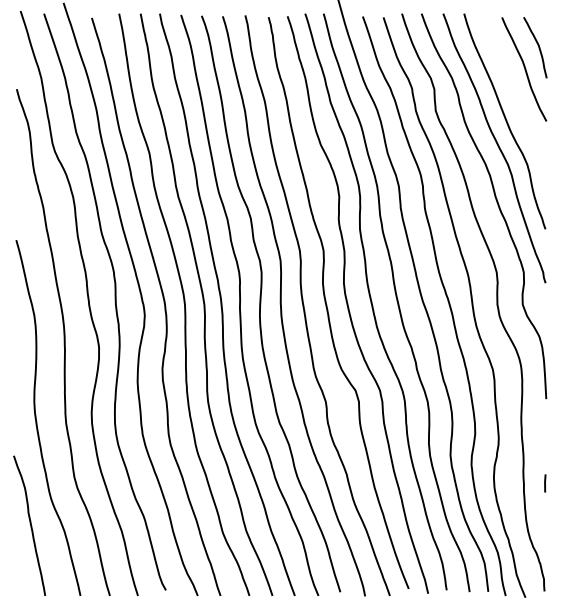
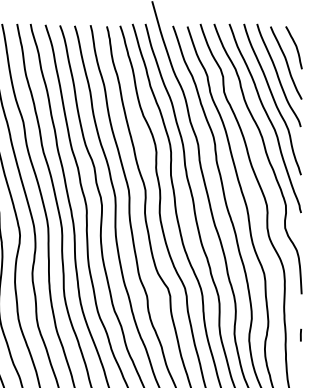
curve: (512, 86) -> (277, 75), added
line: (545, 483) -> (301, 335), moved

